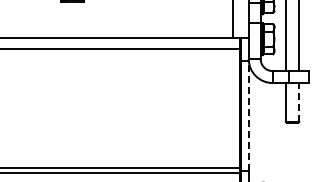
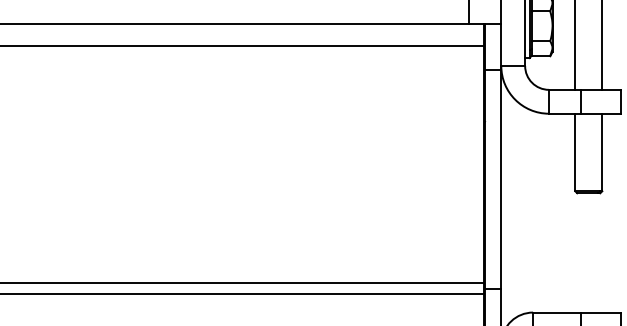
line: (299, 101) -> (602, 150), dashed -> solid
line: (248, 115) -> (500, 178), dashed -> solid

